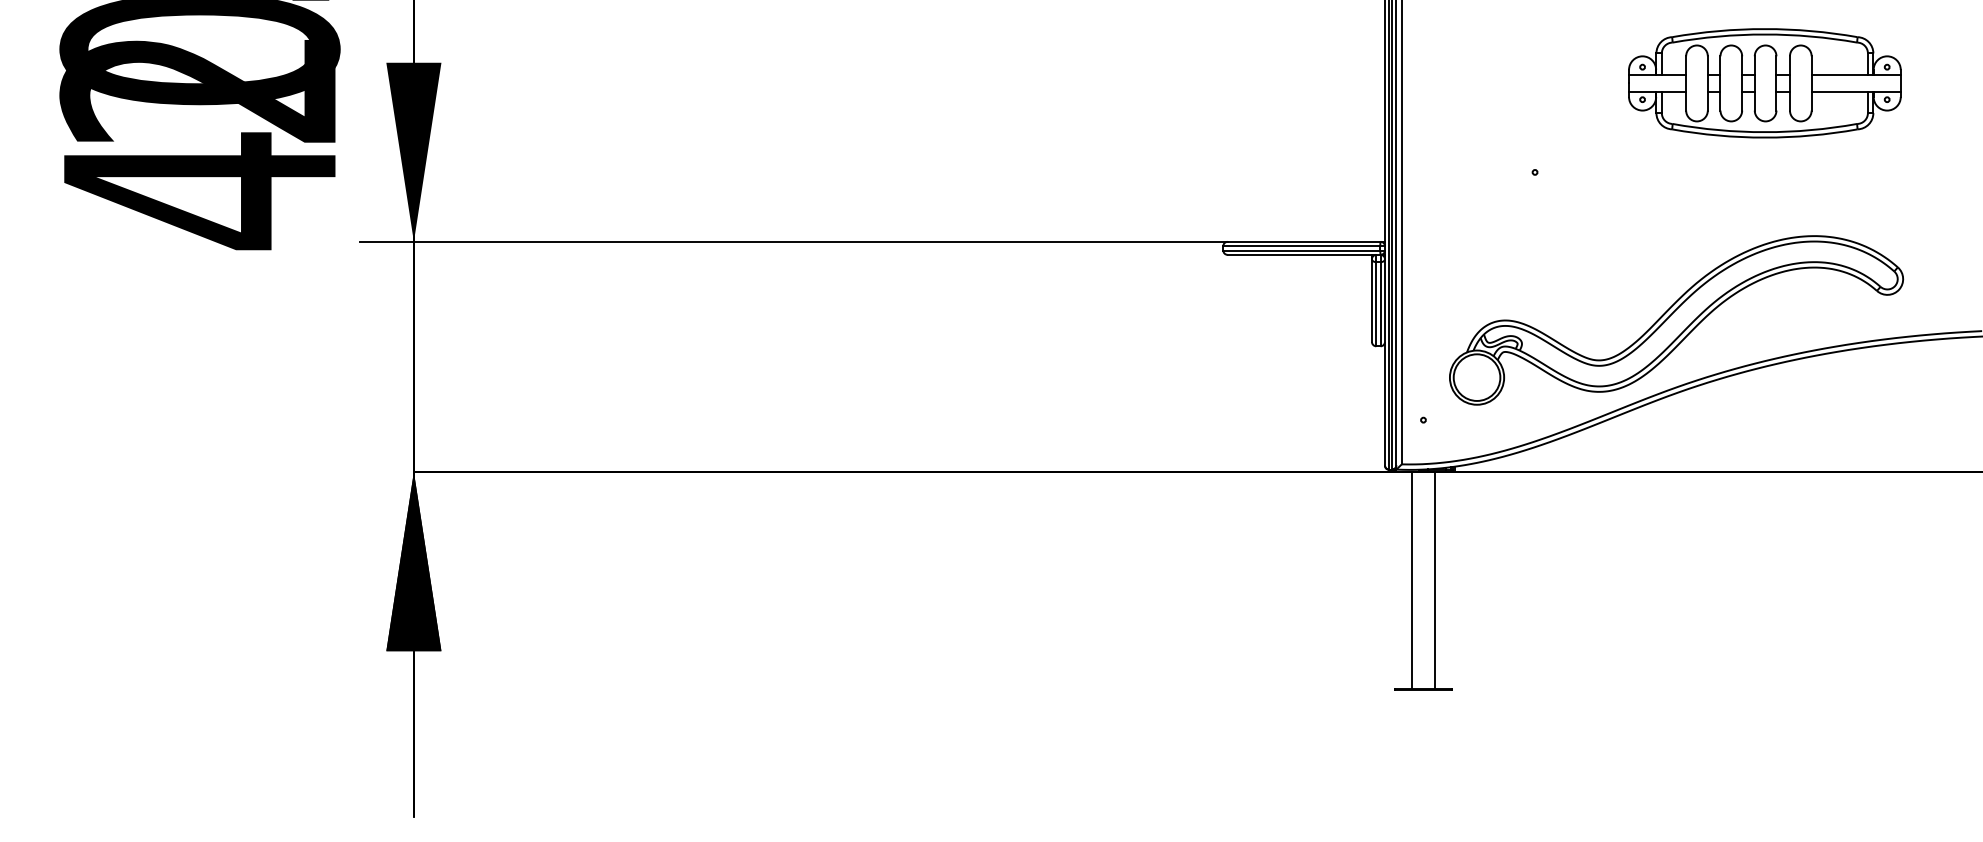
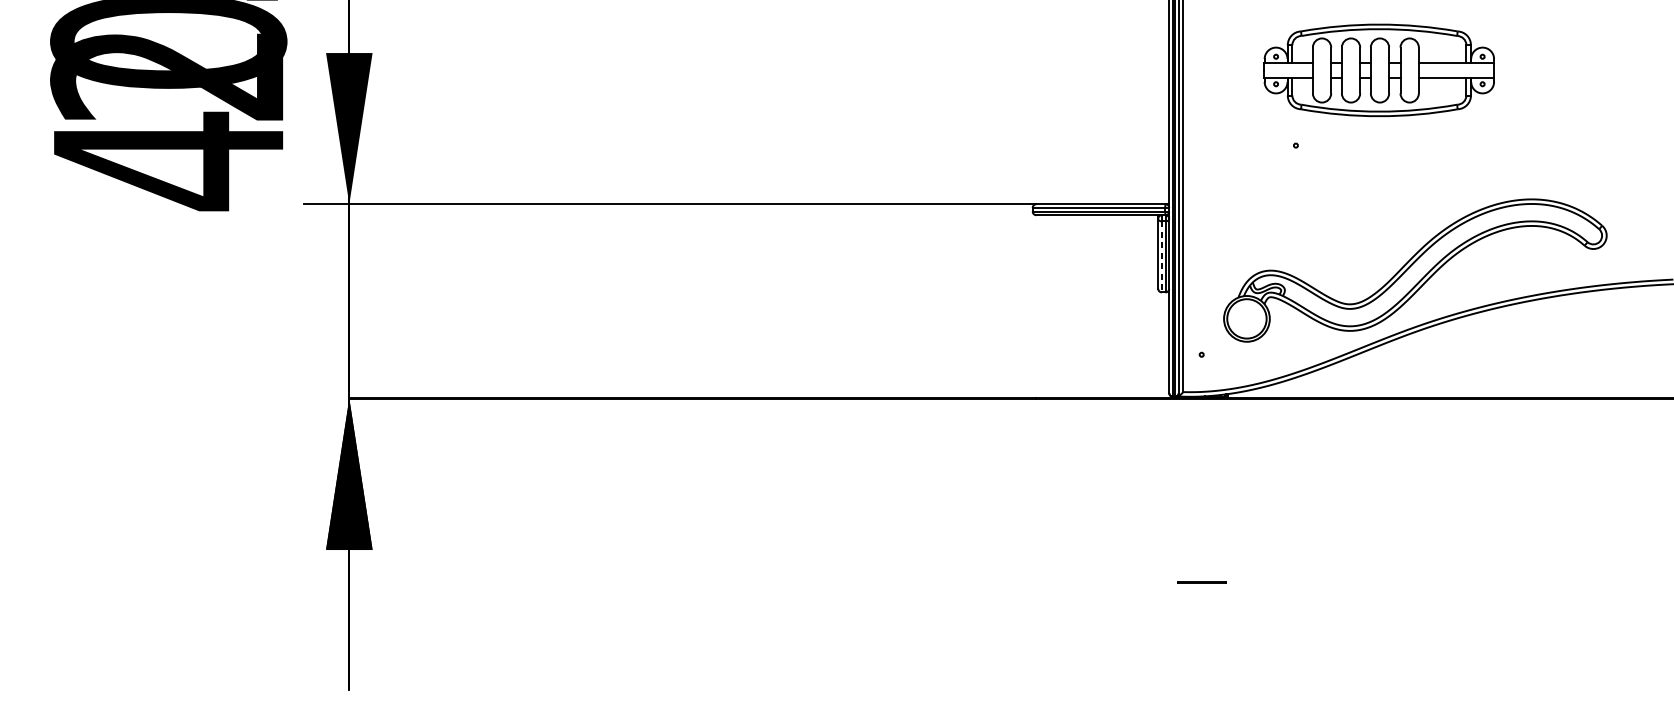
part: (1764, 83) -> (1379, 70), moved
line: (1376, 304) -> (1162, 257), solid -> dashed
line: (1412, 580) -> (1192, 490), removed
line: (1434, 580) -> (1211, 490), removed

